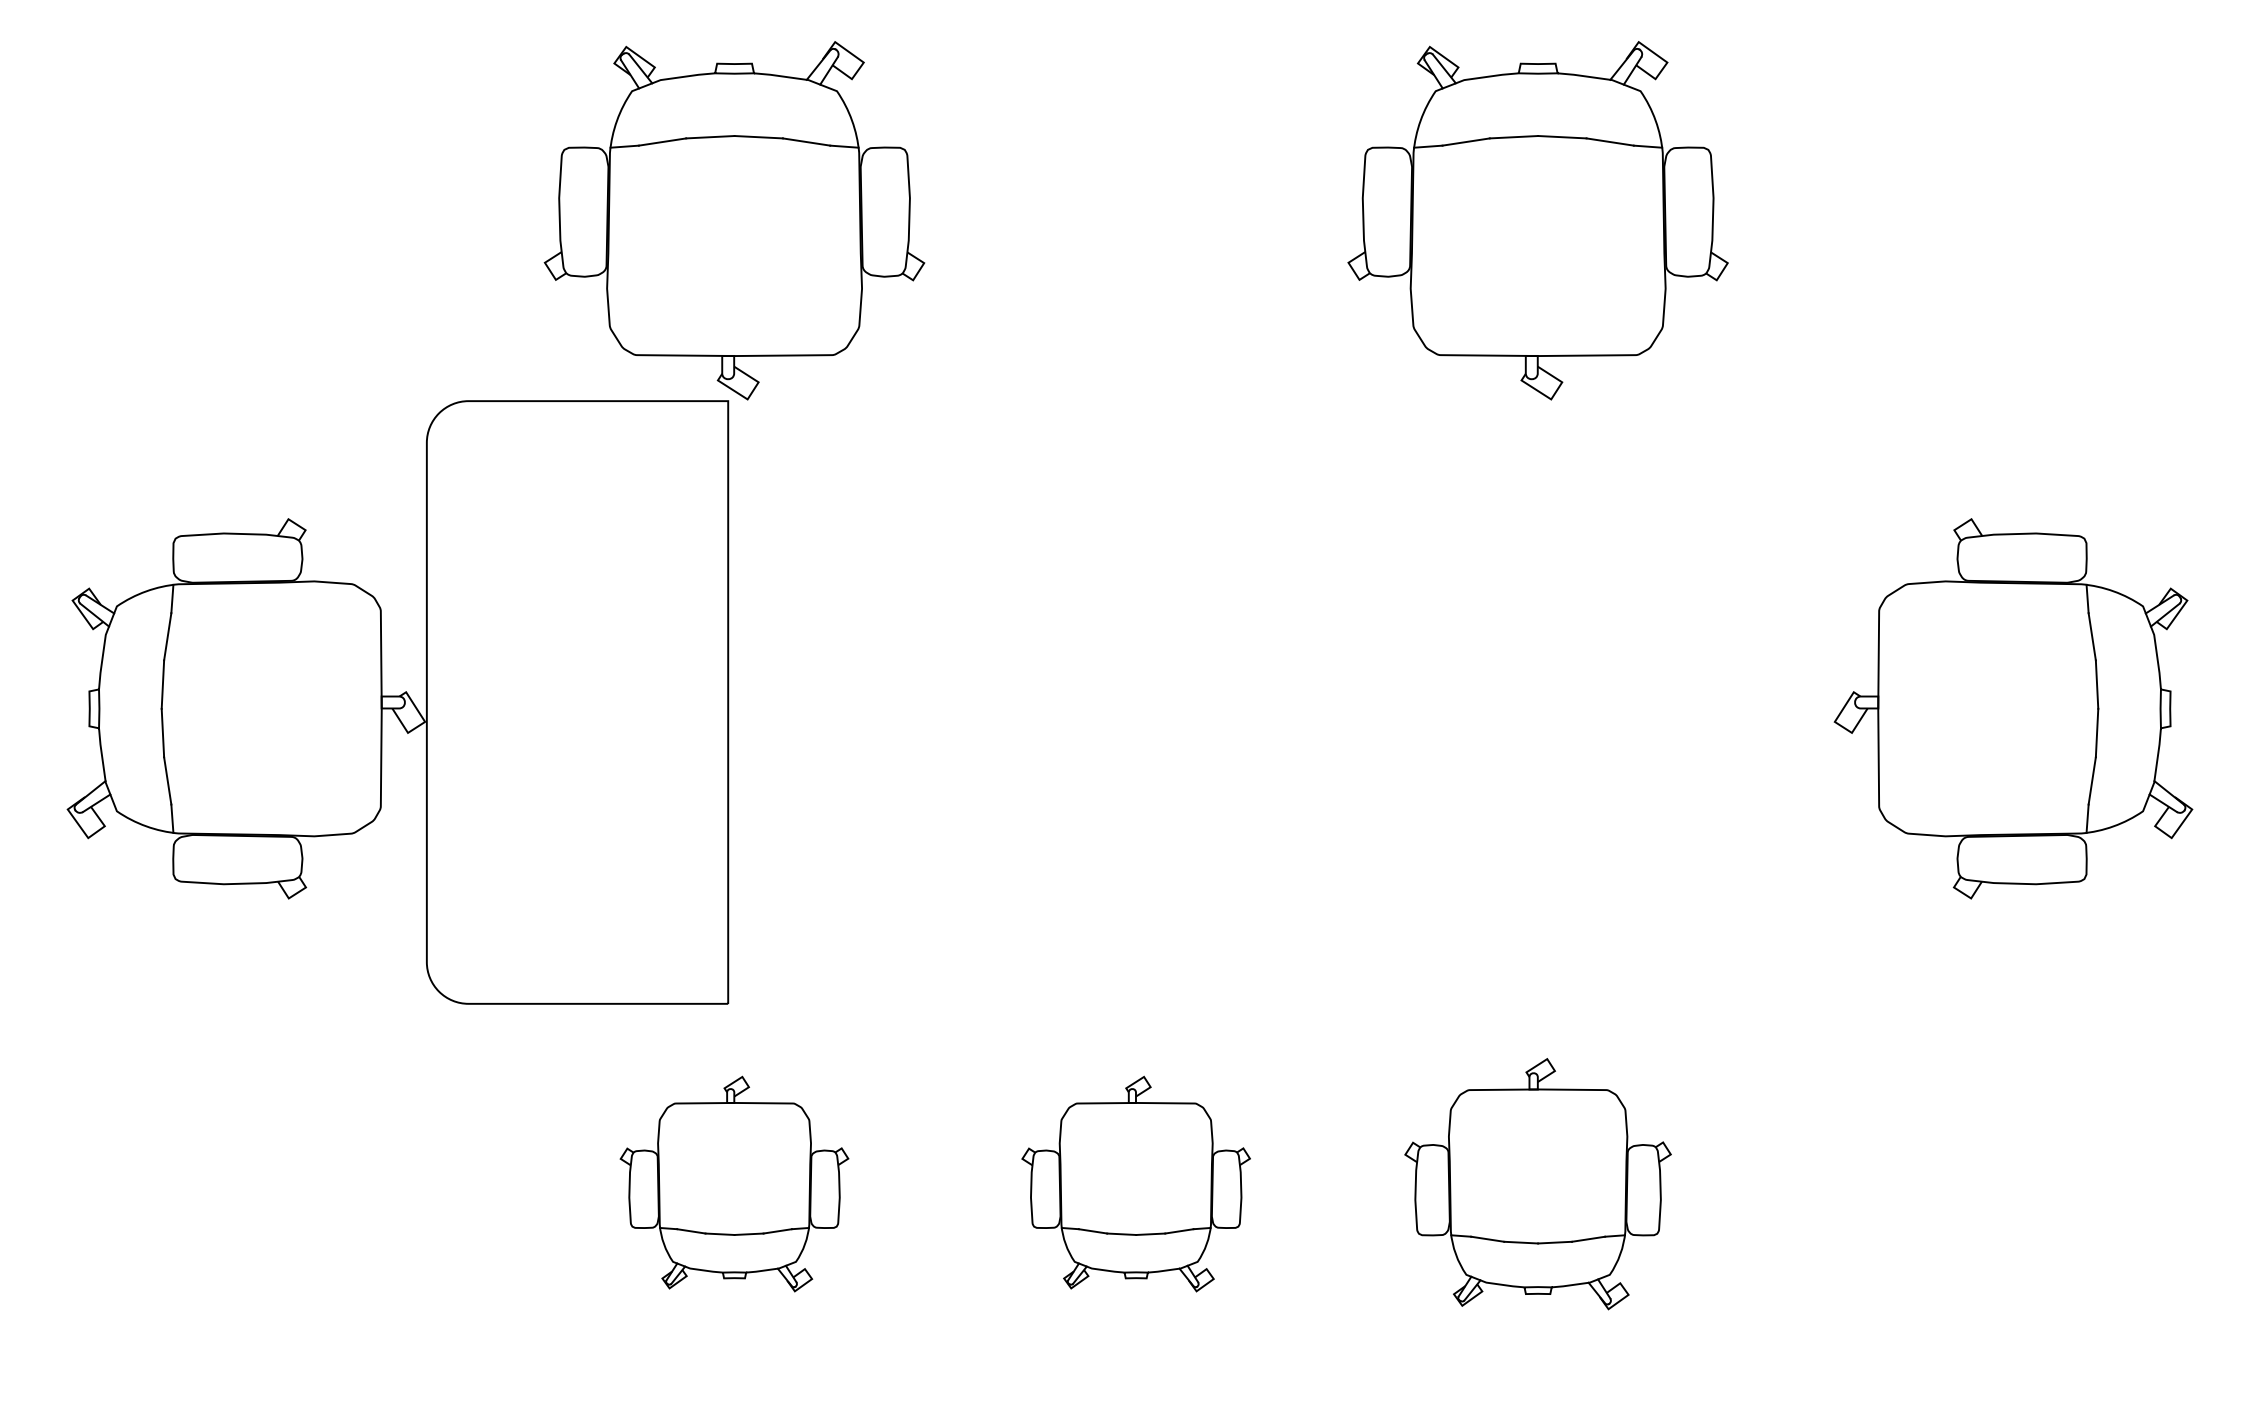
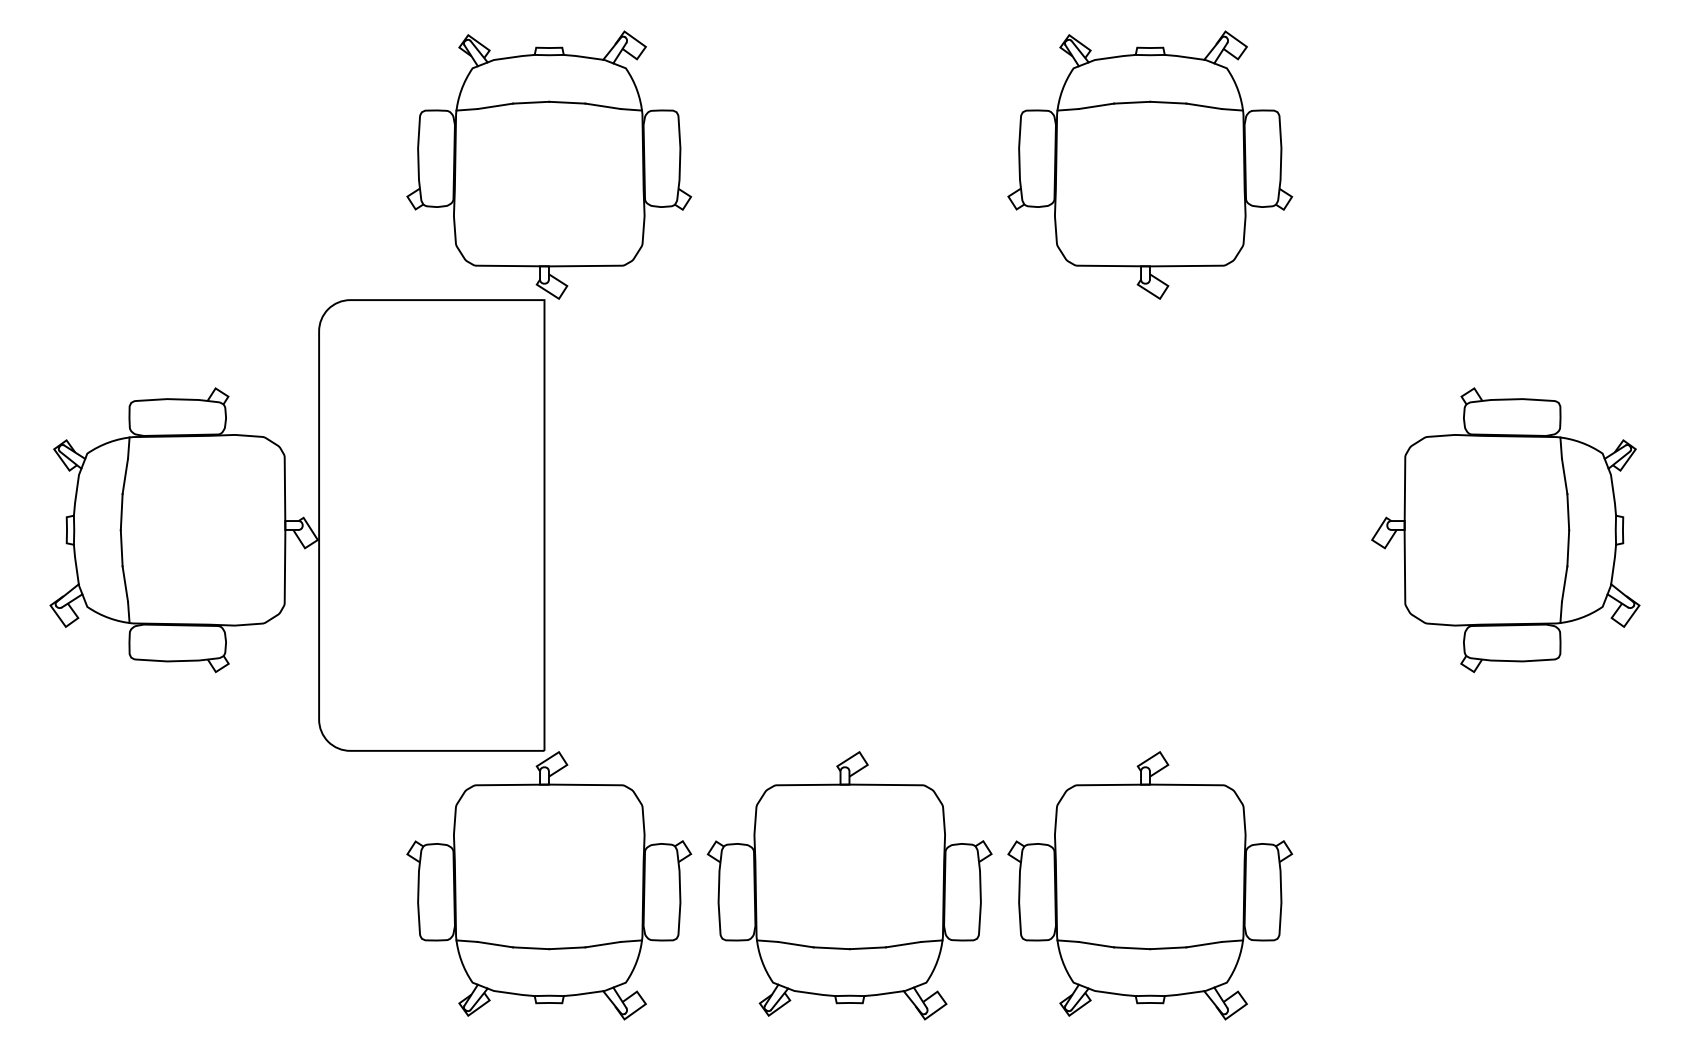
part: (734, 1183) -> (549, 885), size x1.67
part: (1135, 1183) -> (849, 885), size x1.67
part: (1537, 1183) -> (1149, 885), size x1.43

